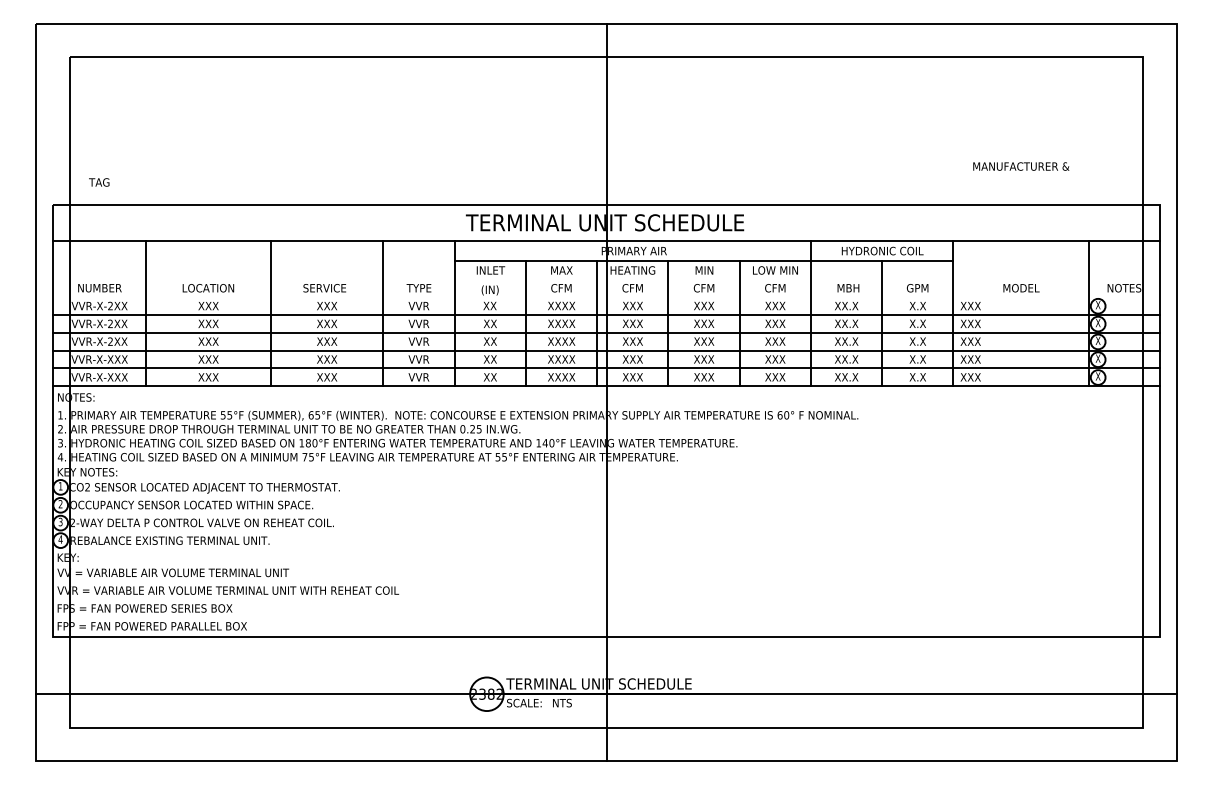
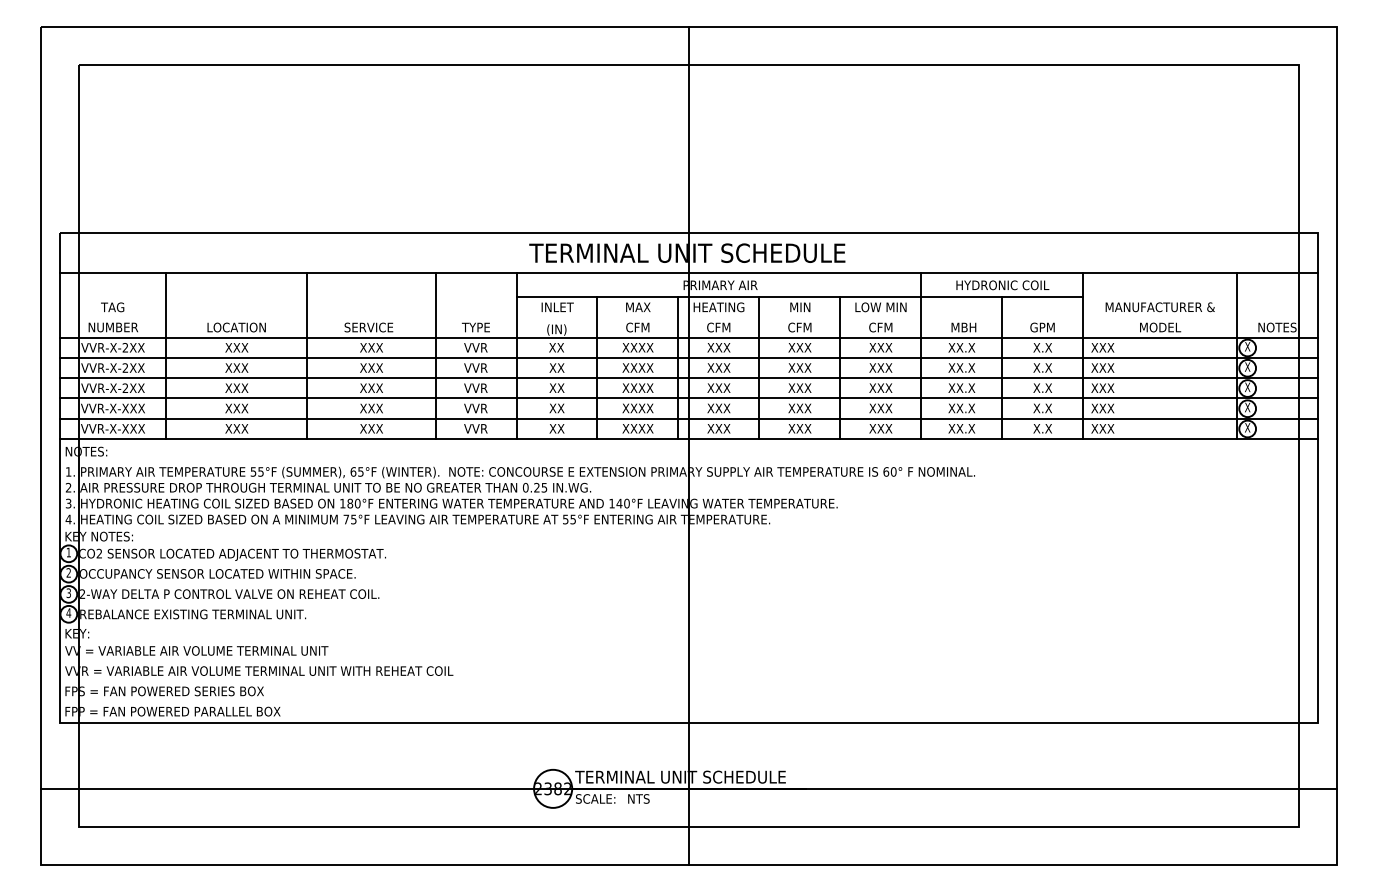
text: (1020, 166) -> (1159, 307), moved
text: (99, 182) -> (112, 307), moved
line: (606, 297) -> (688, 337), added

